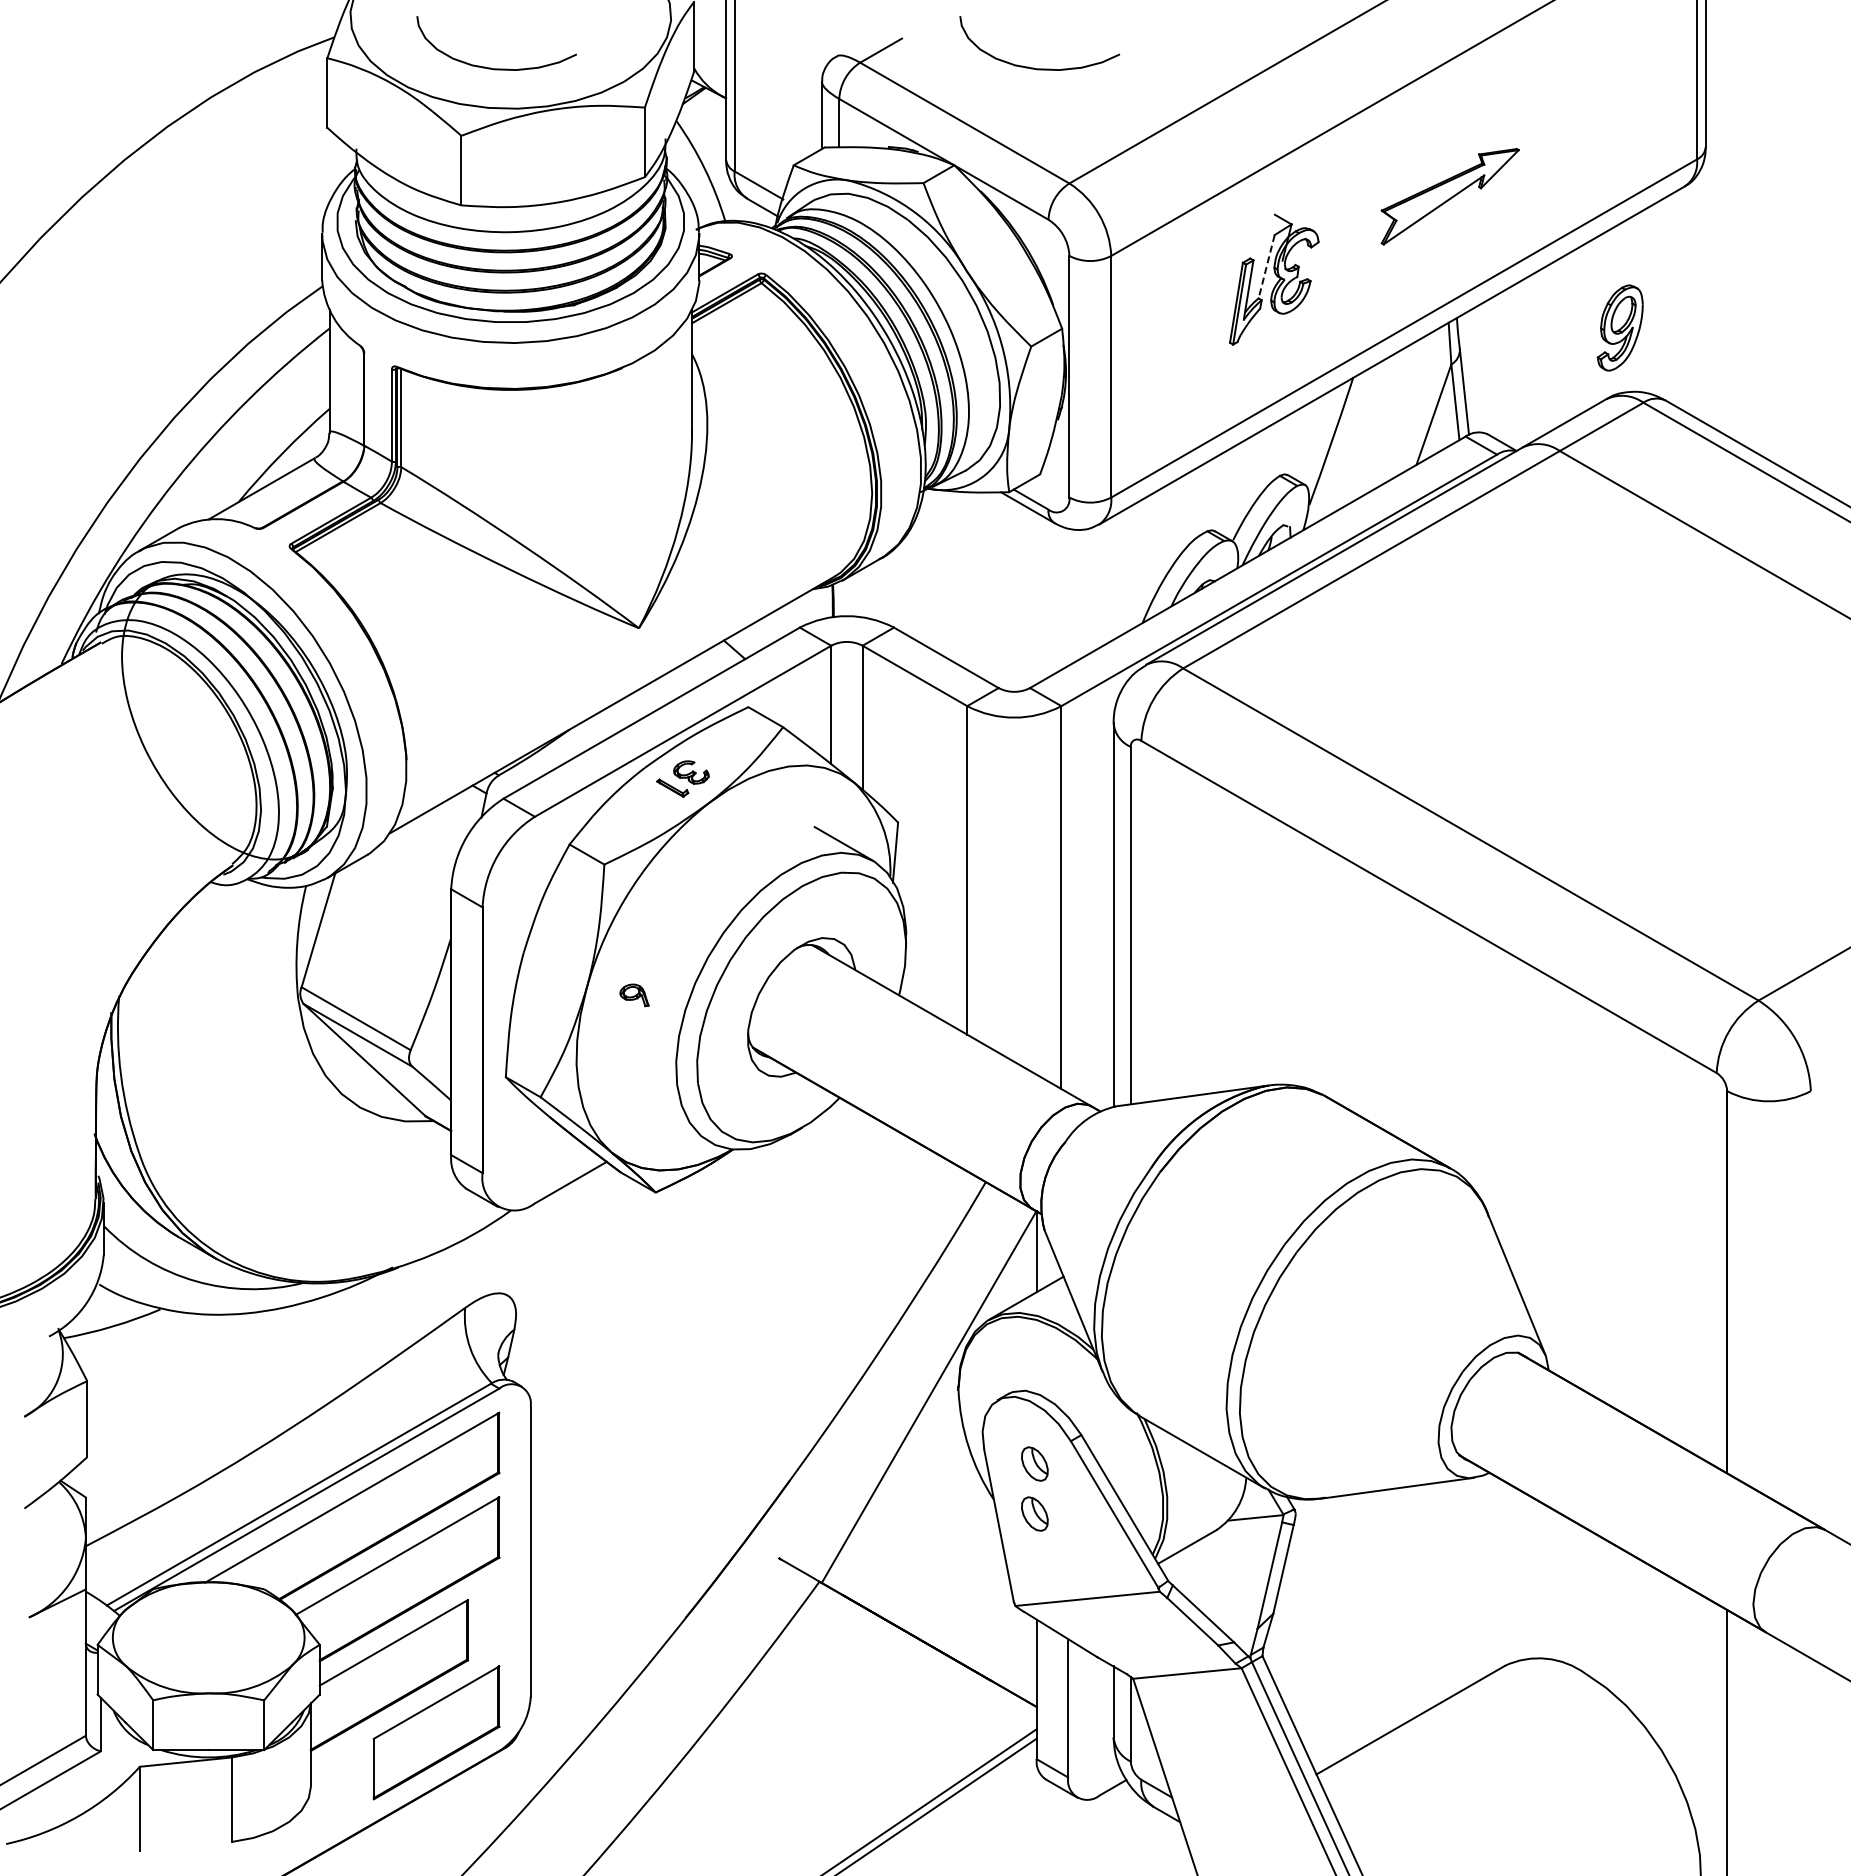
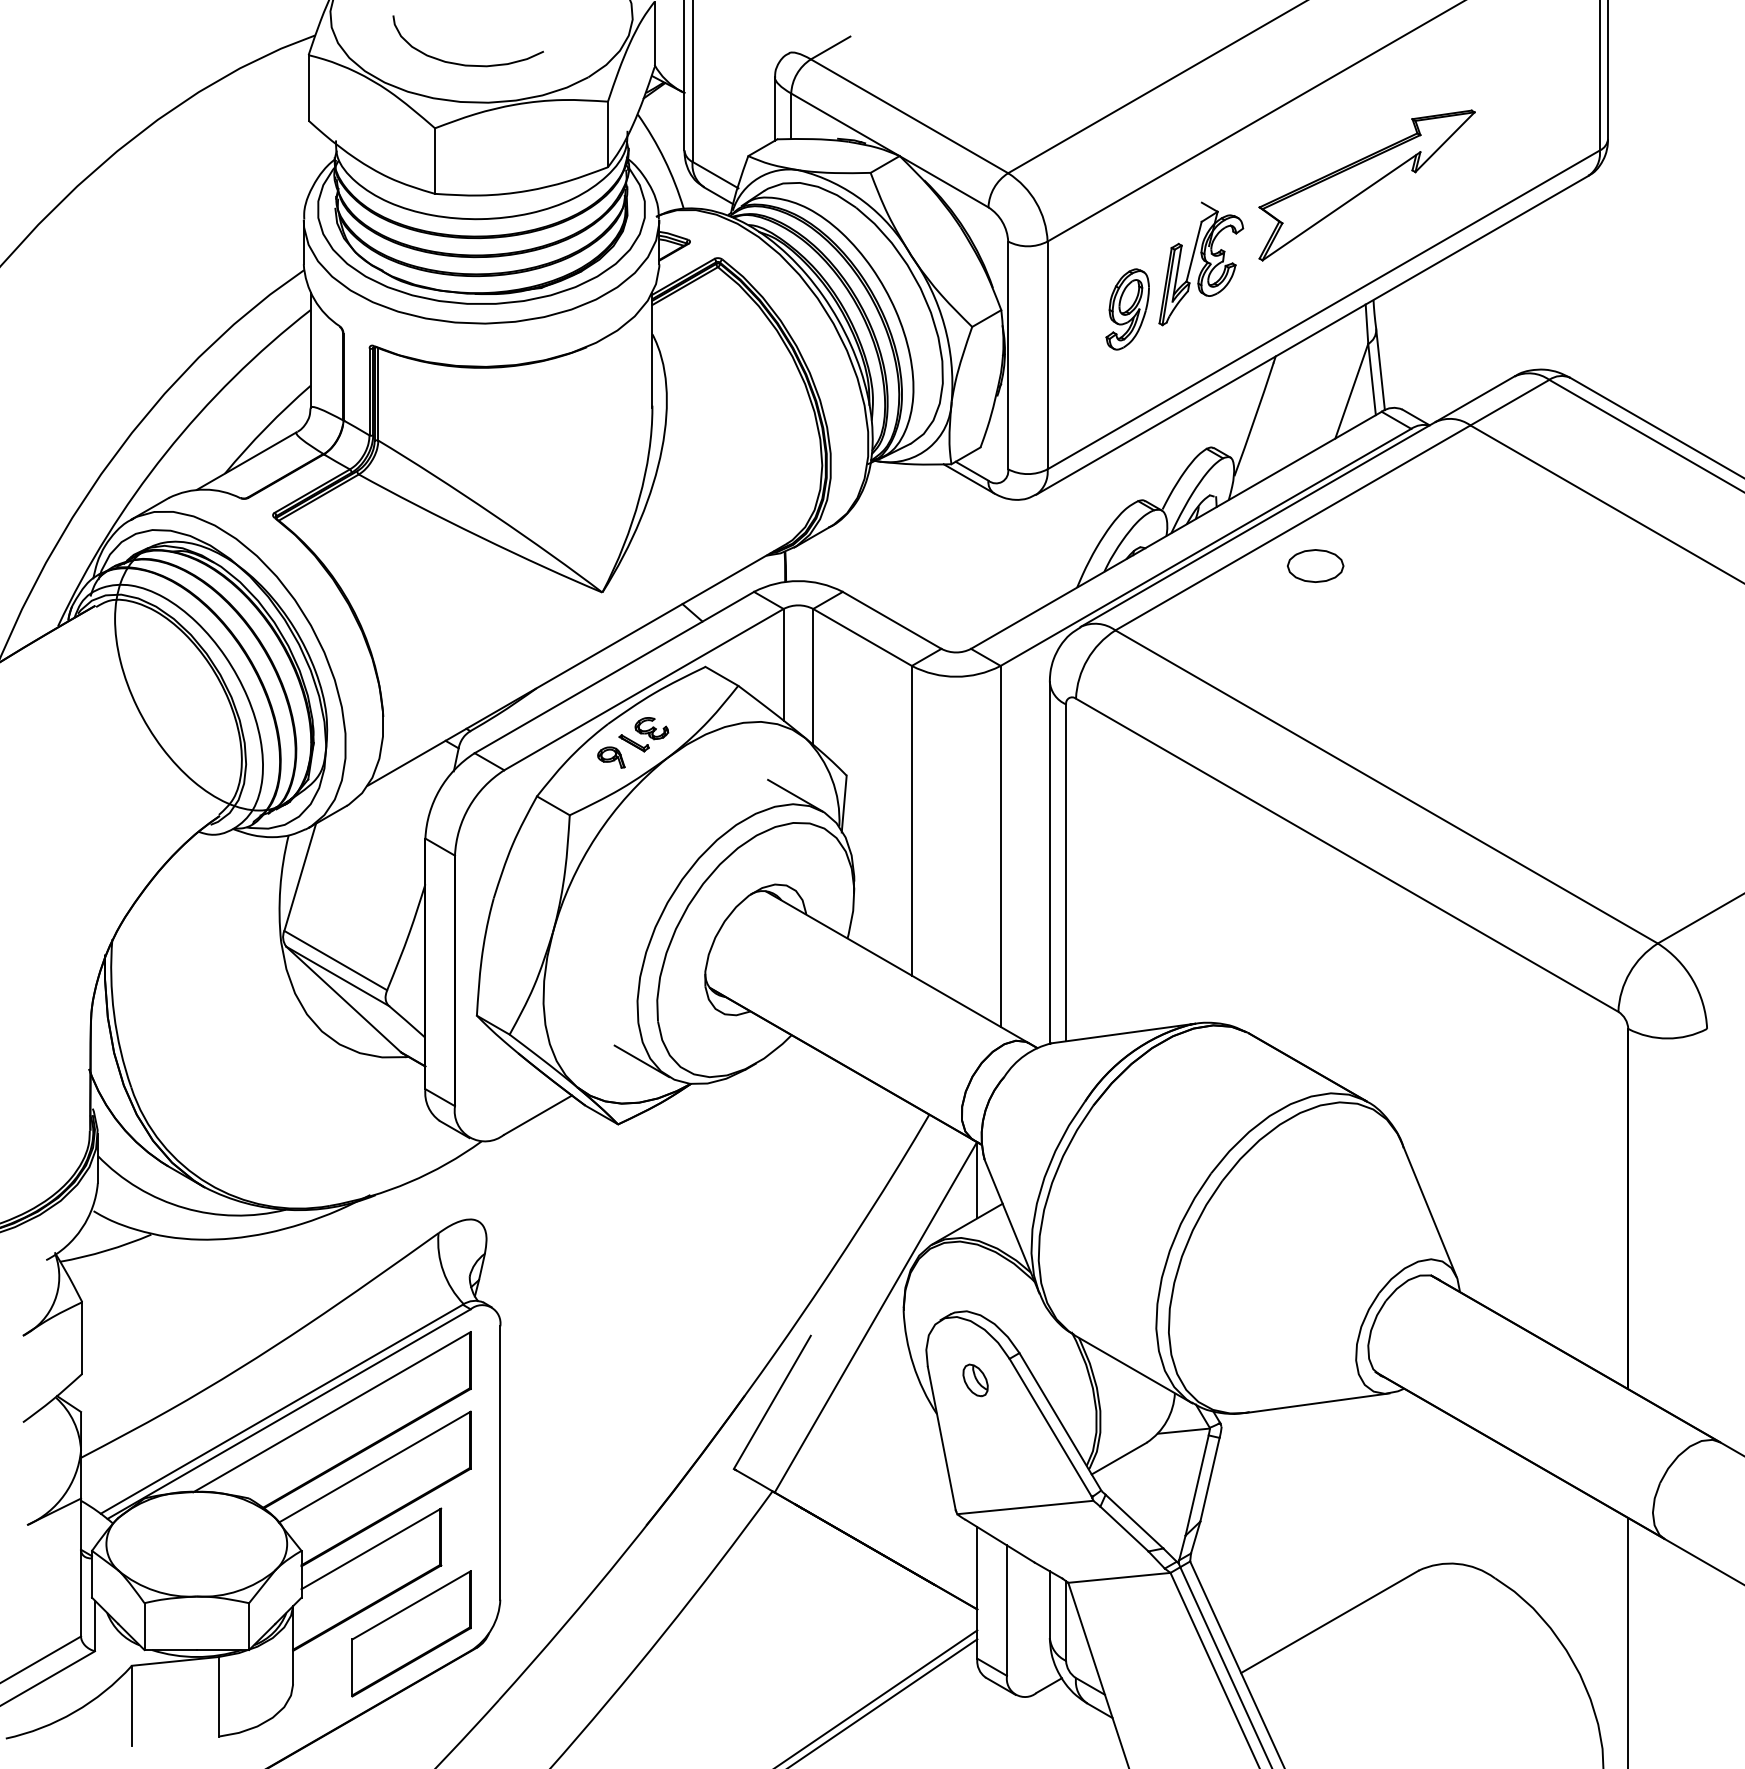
curve: (1034, 67) -> (975, 63), removed
part: (1450, 196) -> (1367, 185), size x1.67
line: (1266, 266) -> (1193, 251), dashed -> solid
part: (1619, 327) -> (1127, 308), moved
part: (1395, 600) -> (1315, 566), added
part: (634, 995) -> (611, 757), moved
line: (680, 1125) -> (641, 1061), added
line: (819, 1487) -> (772, 1402), added
part: (1034, 1513) -> (975, 1427), removed

